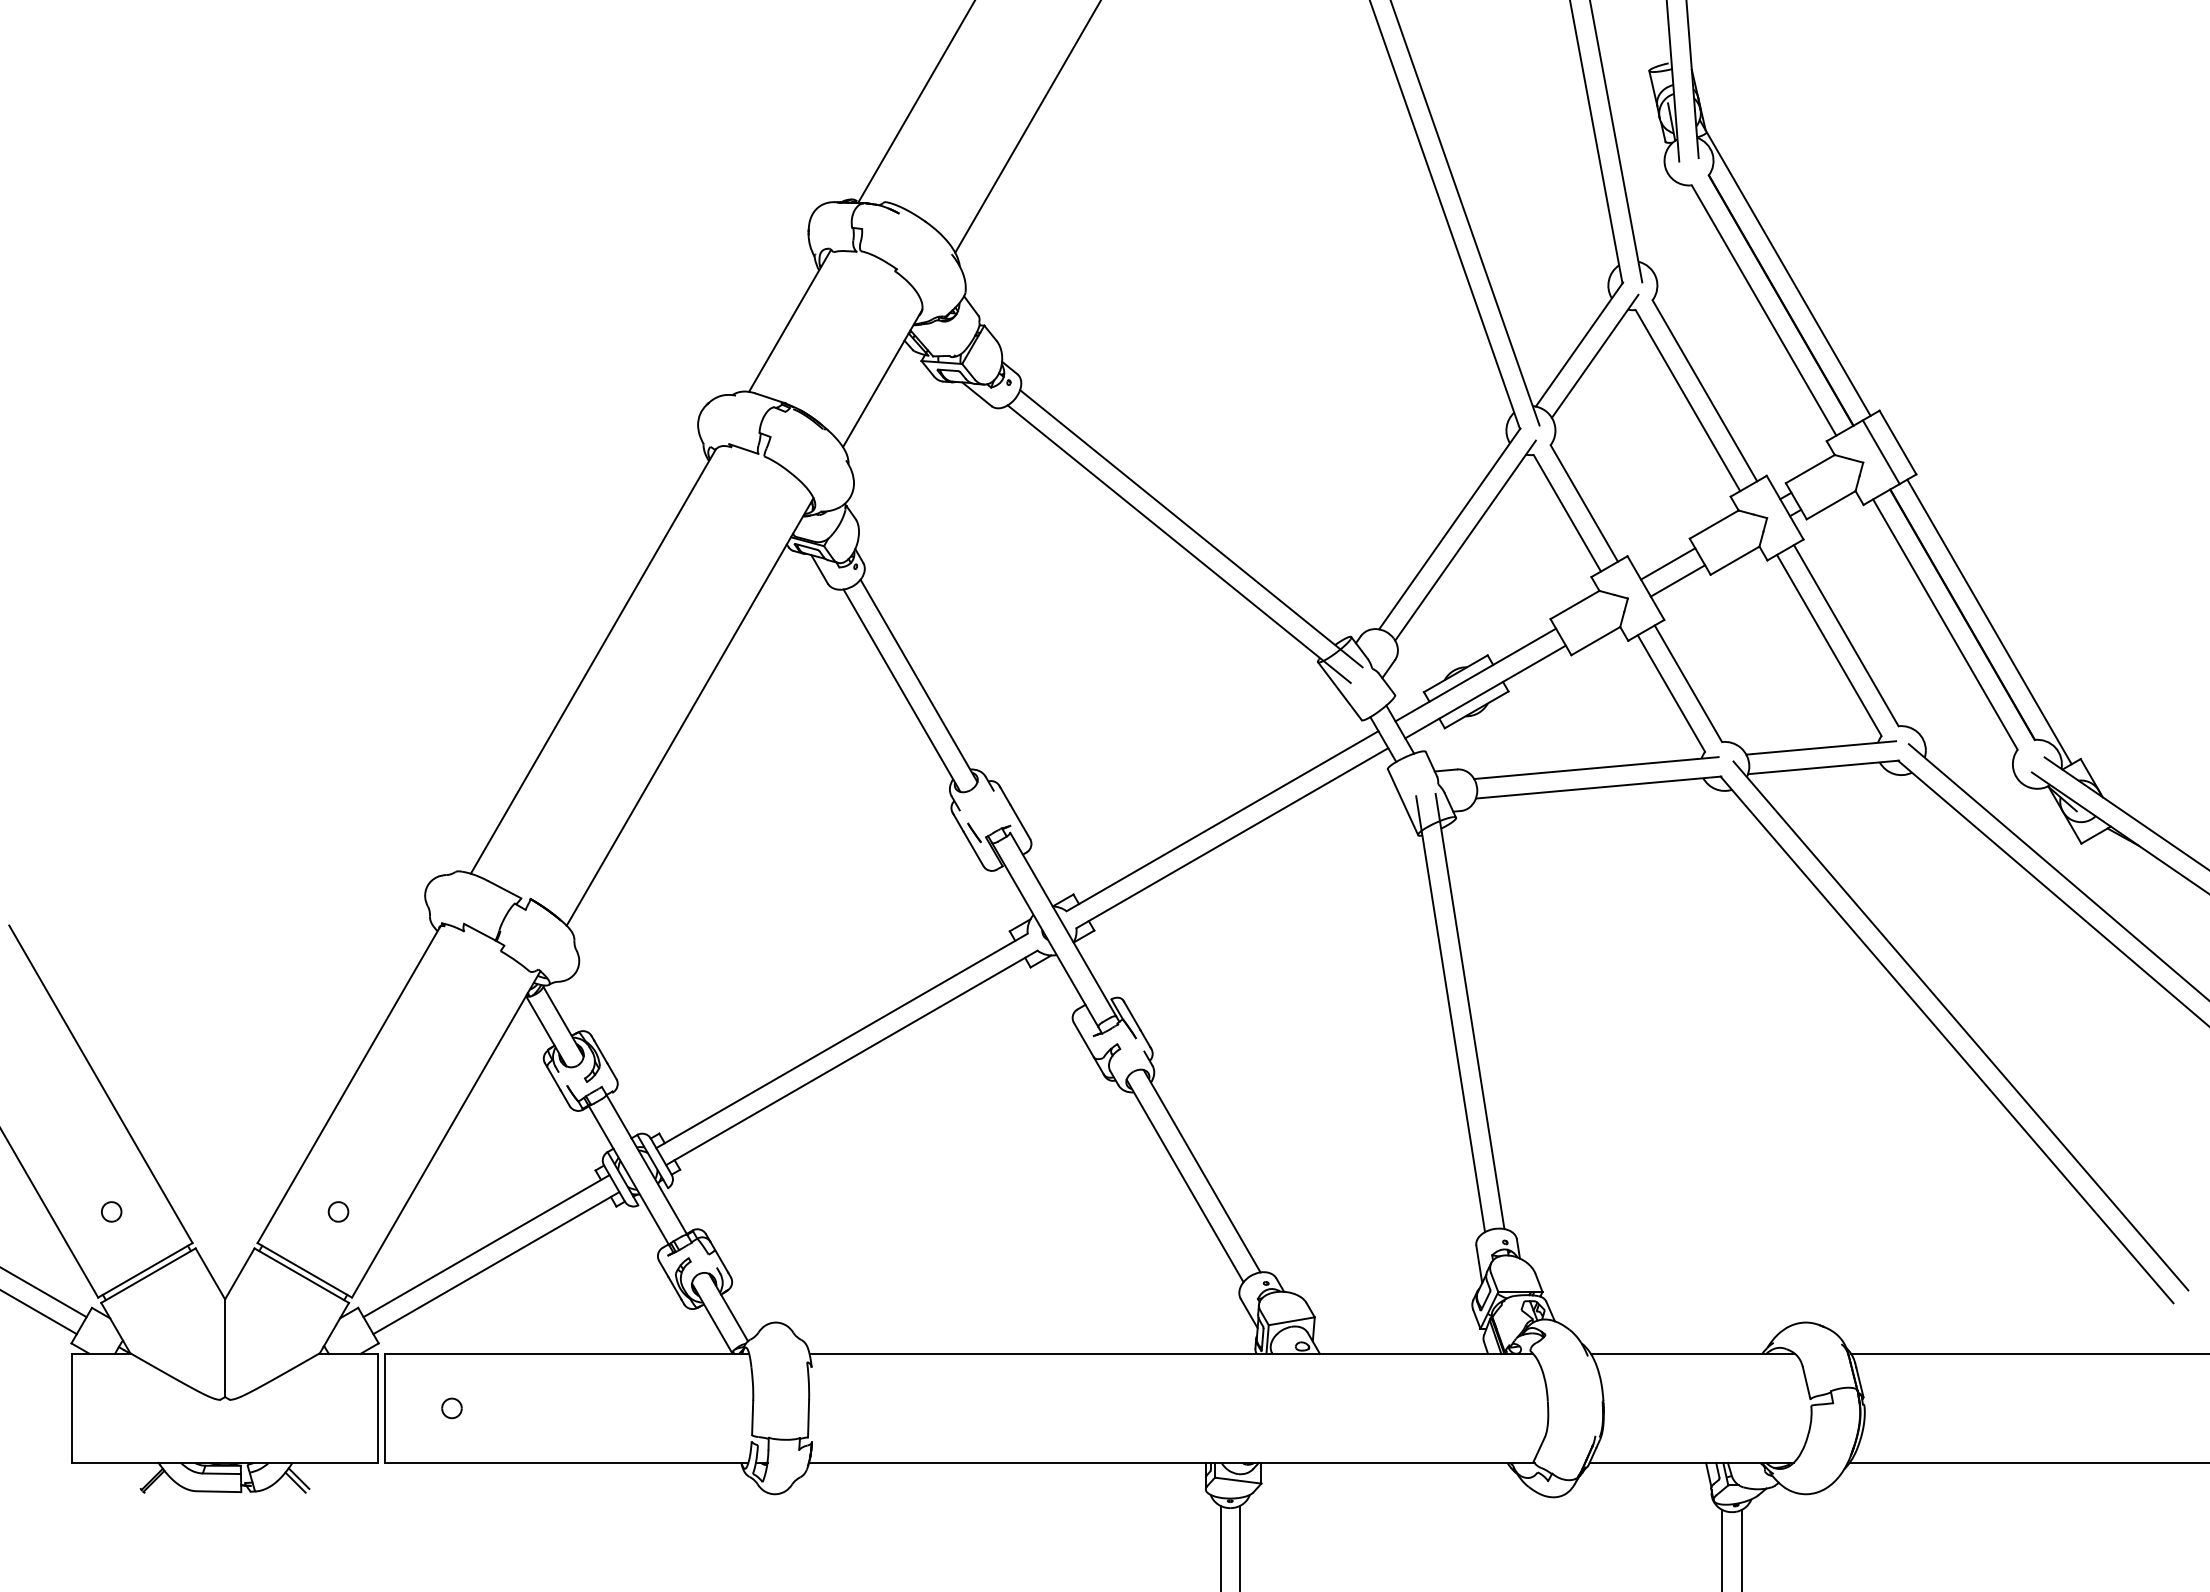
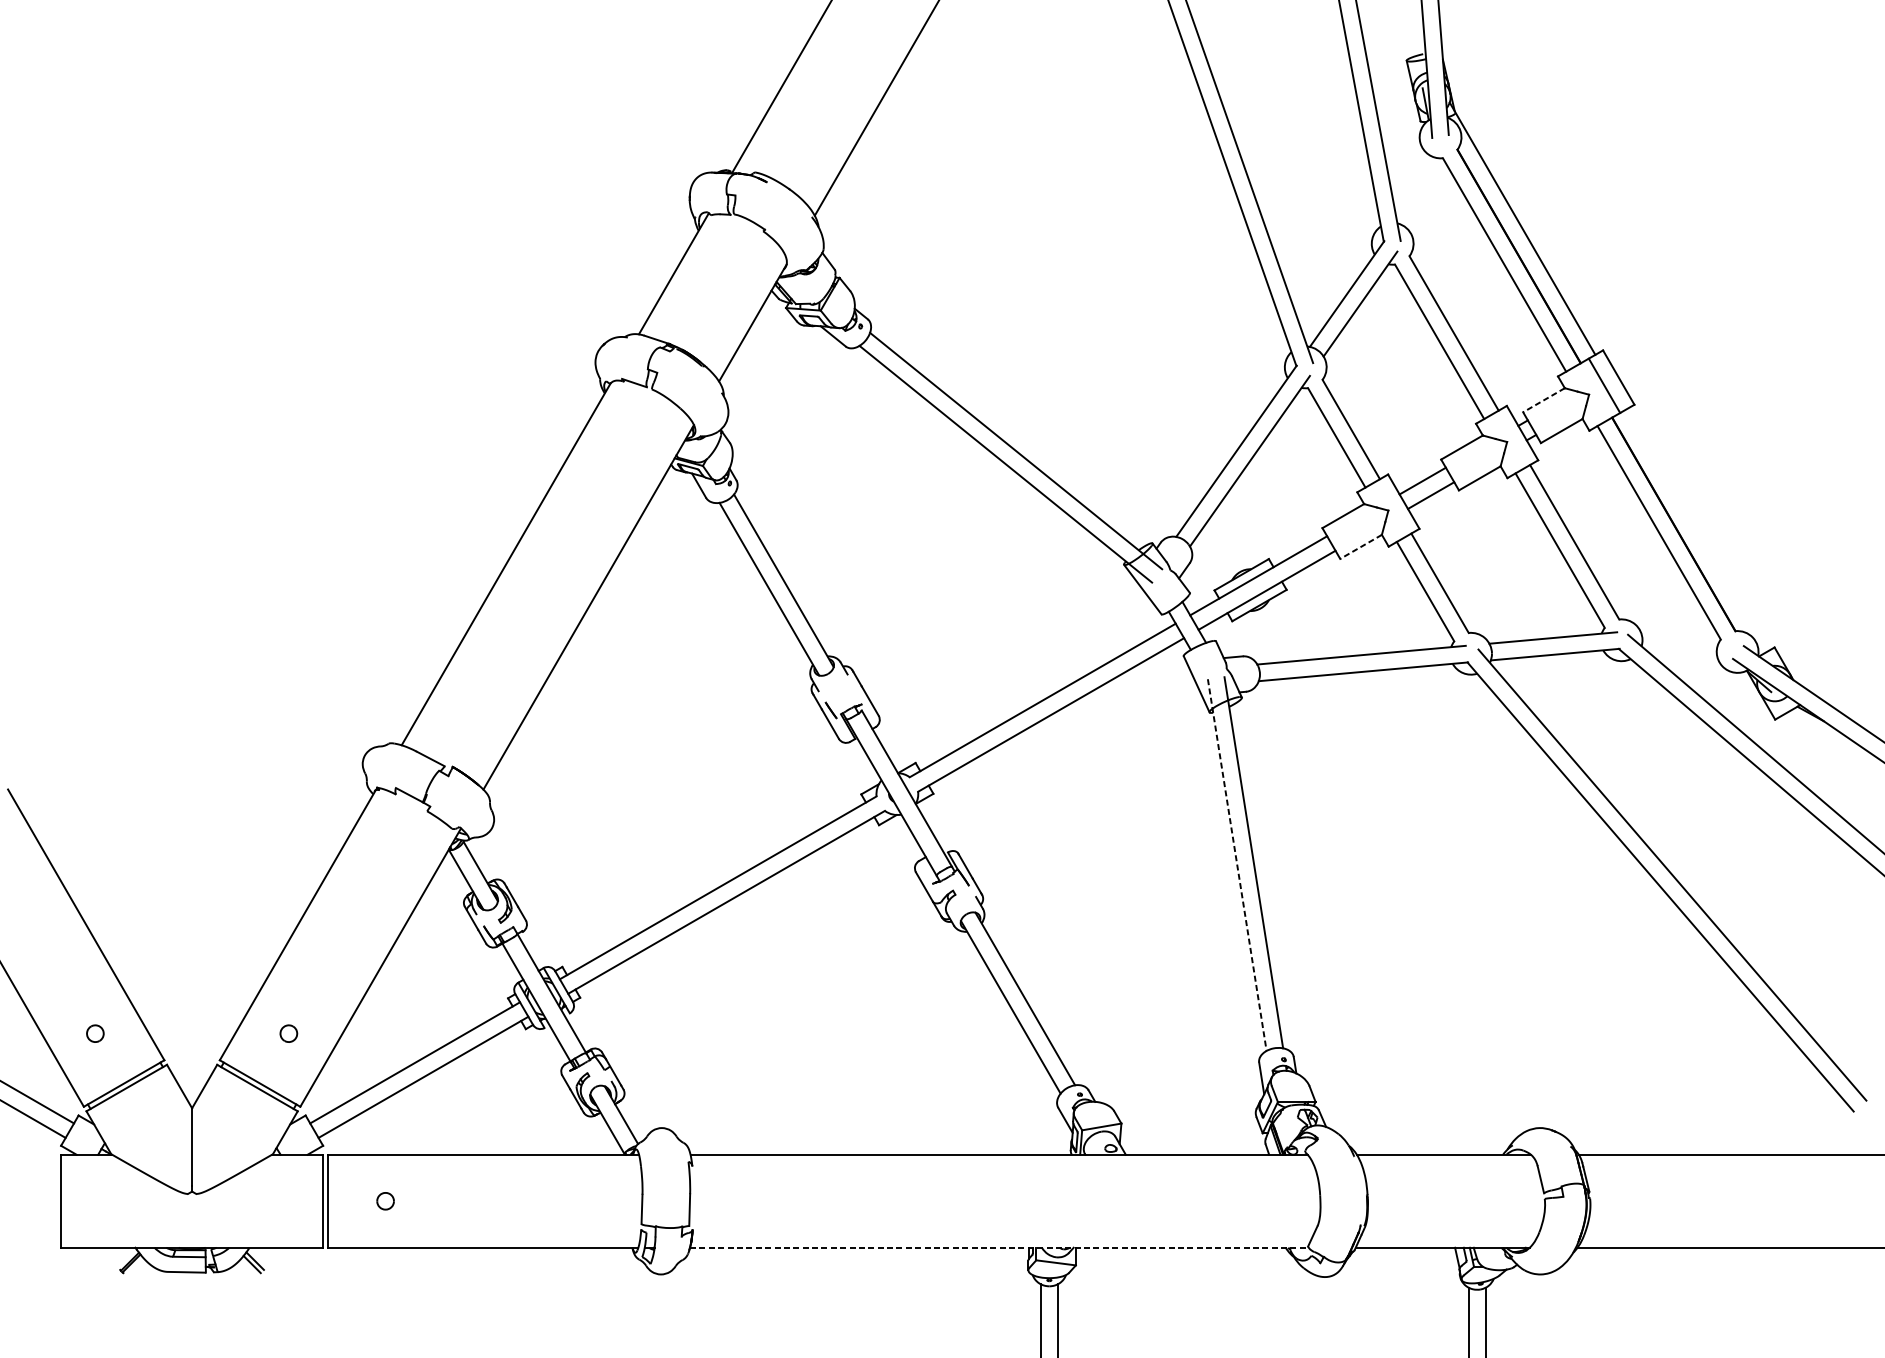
line: (1809, 469) -> (1543, 400), solid -> dashed
line: (1989, 621) -> (1696, 530), removed
line: (1595, 641) -> (1360, 547), solid -> dashed
line: (1450, 1014) -> (1237, 865), solid -> dashed
line: (1171, 1462) -> (999, 1247), solid -> dashed

